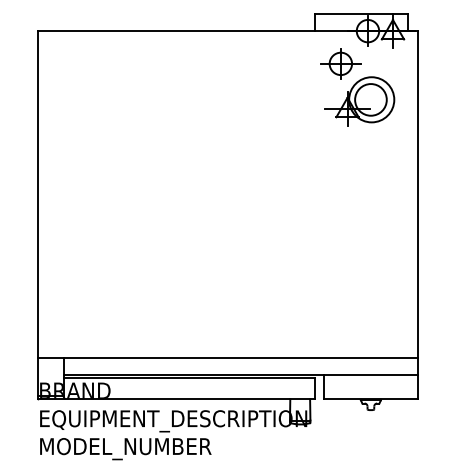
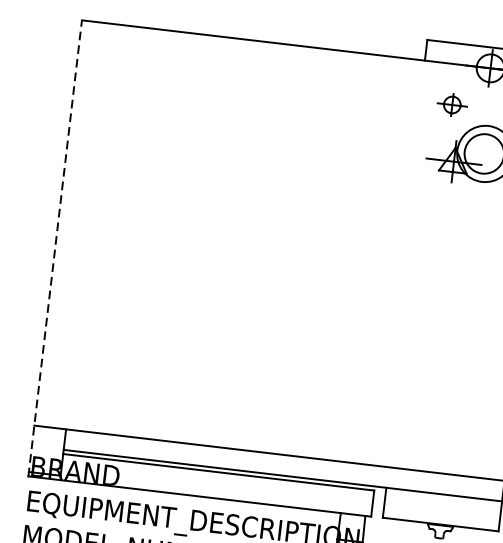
part: (340, 63) -> (451, 104), size x0.6
line: (38, 214) -> (55, 247), solid -> dashed

